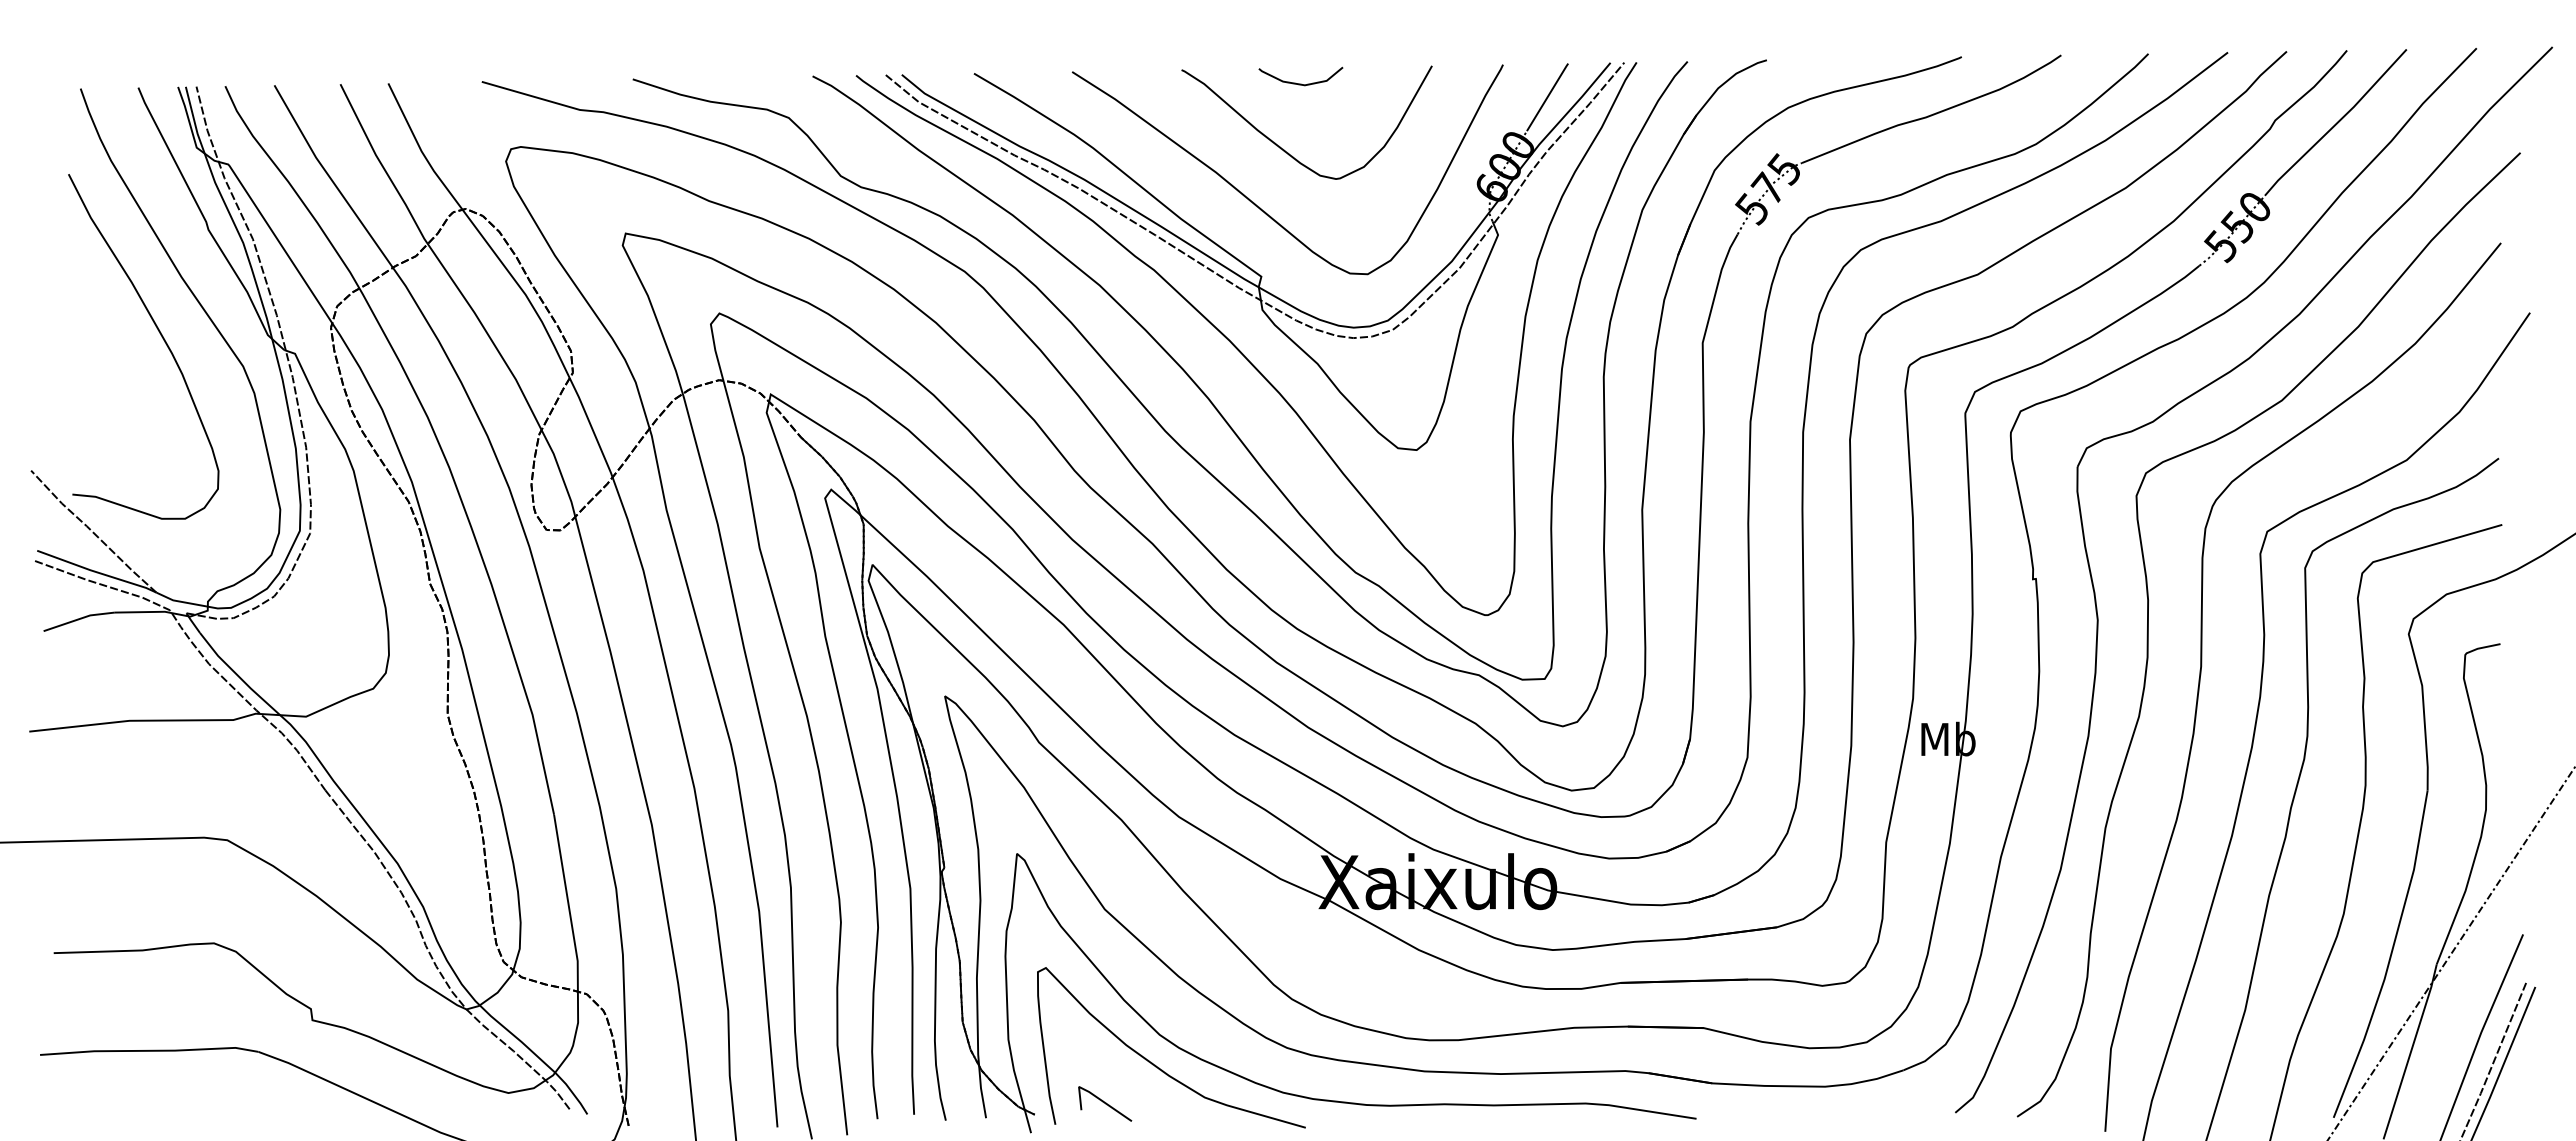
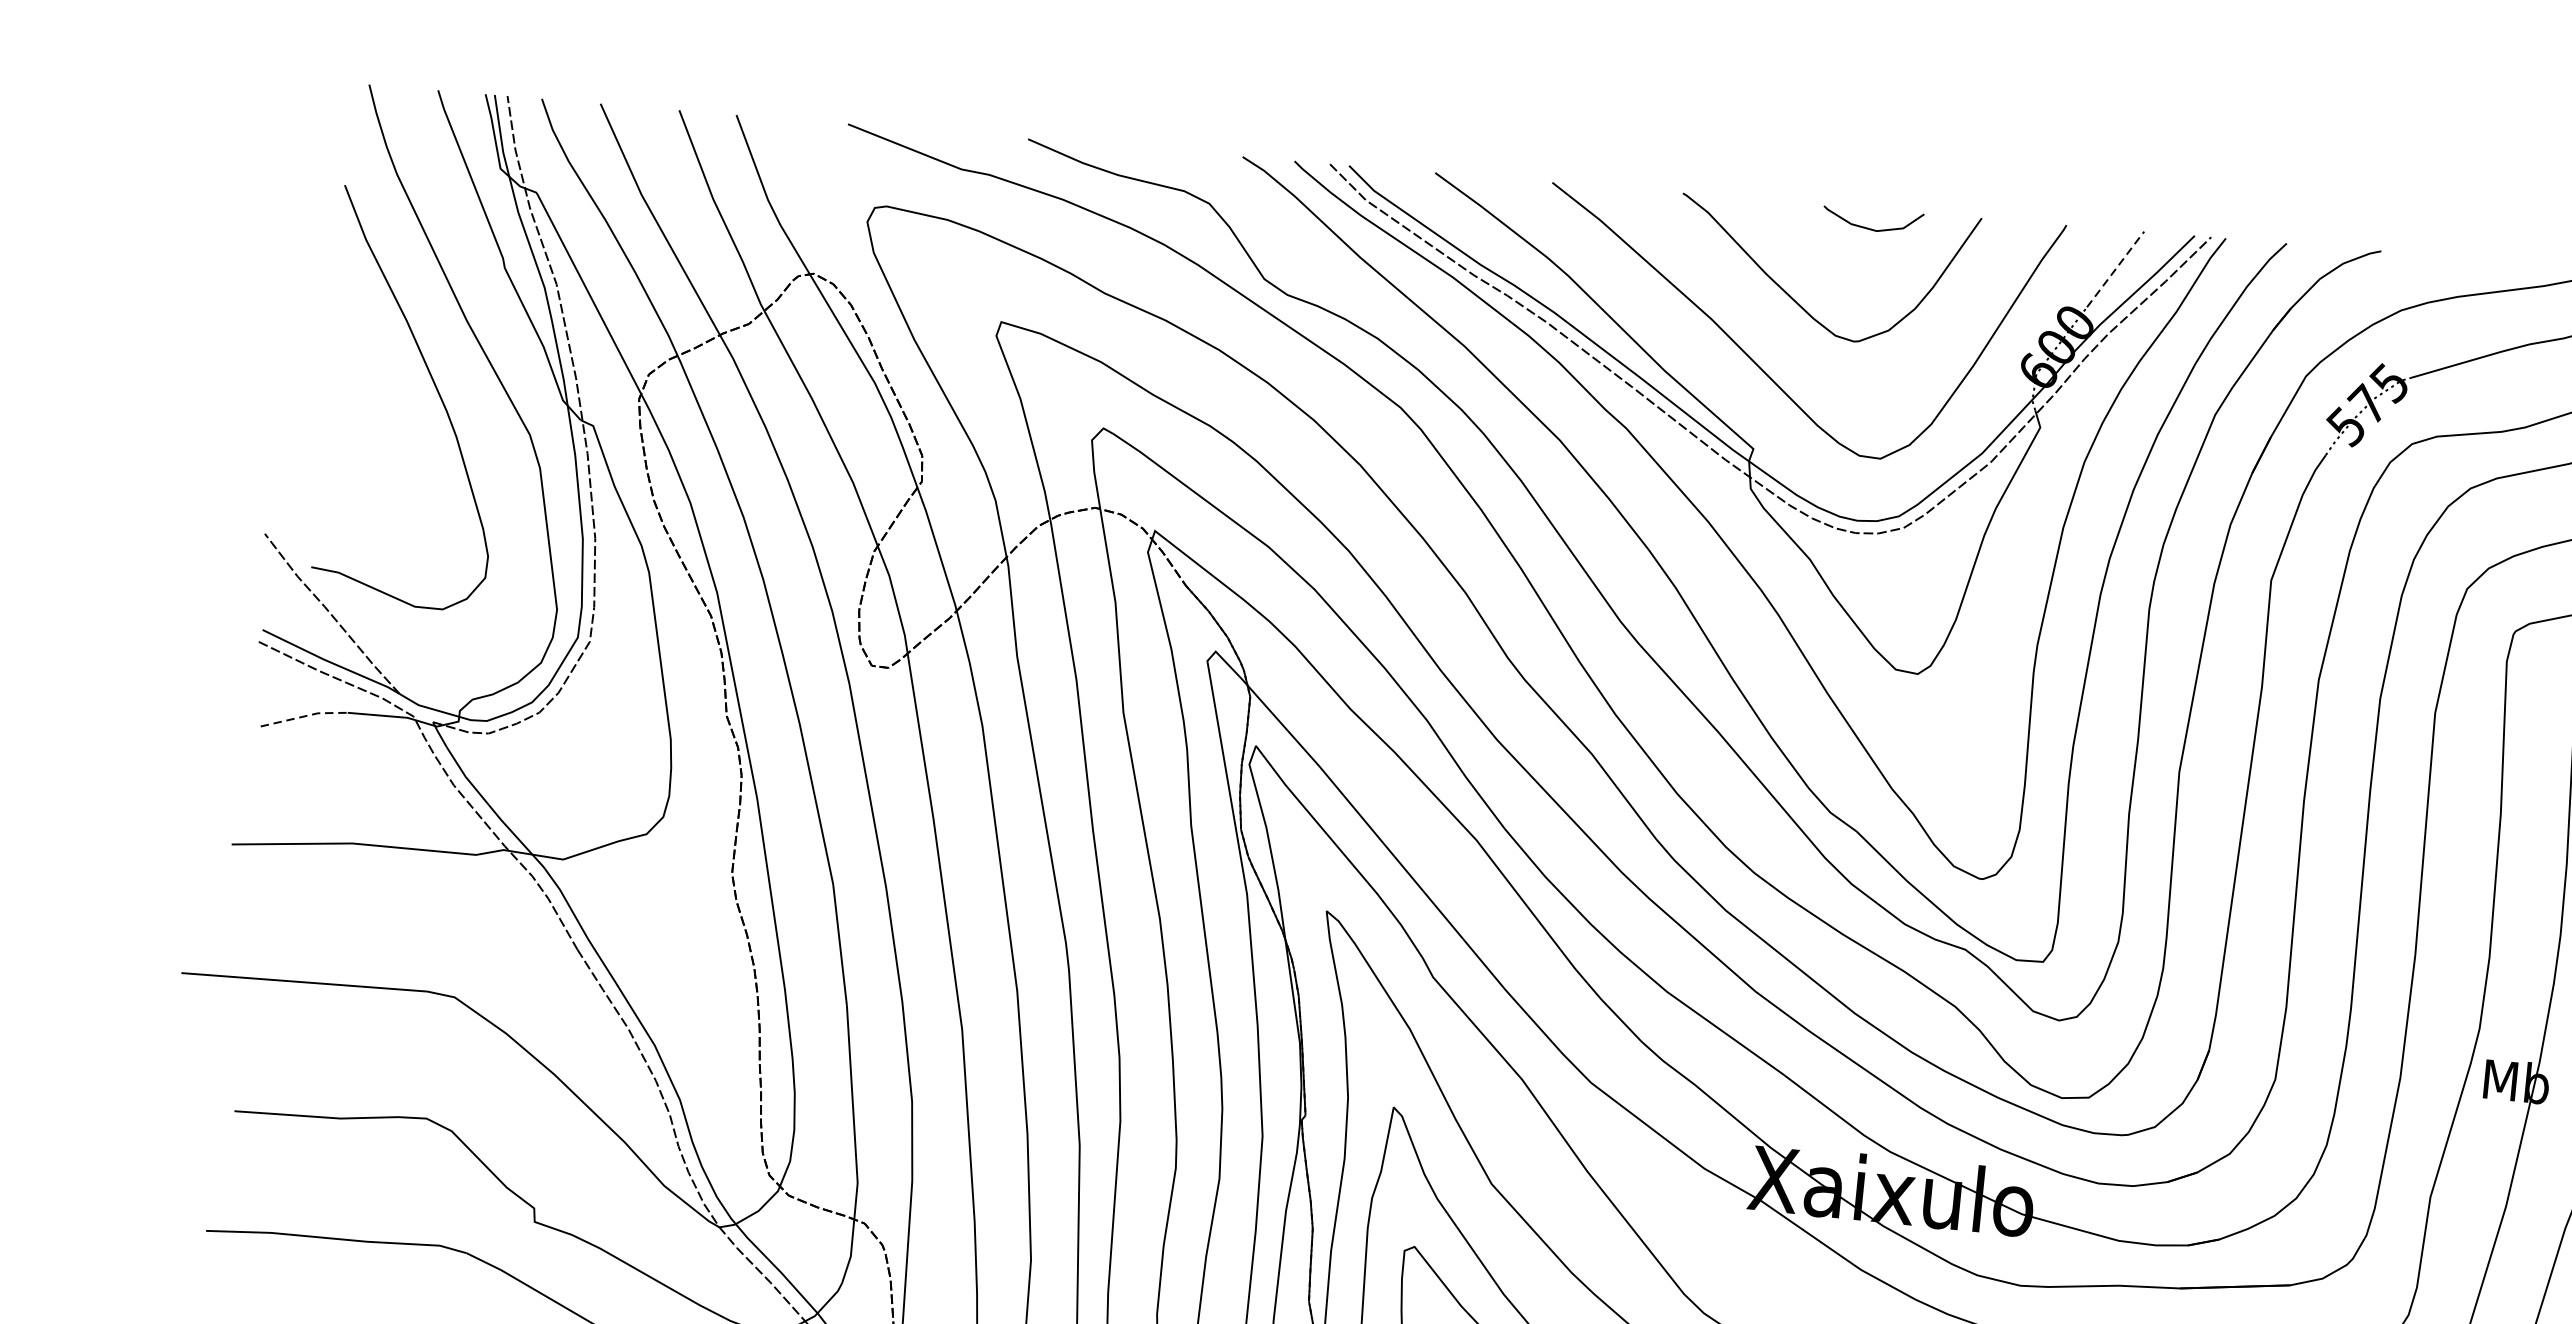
curve: (1300, 83) -> (1871, 228), moved
line: (1548, 96) -> (2116, 268), solid -> dashed
line: (79, 619) -> (304, 716), solid -> dashed

